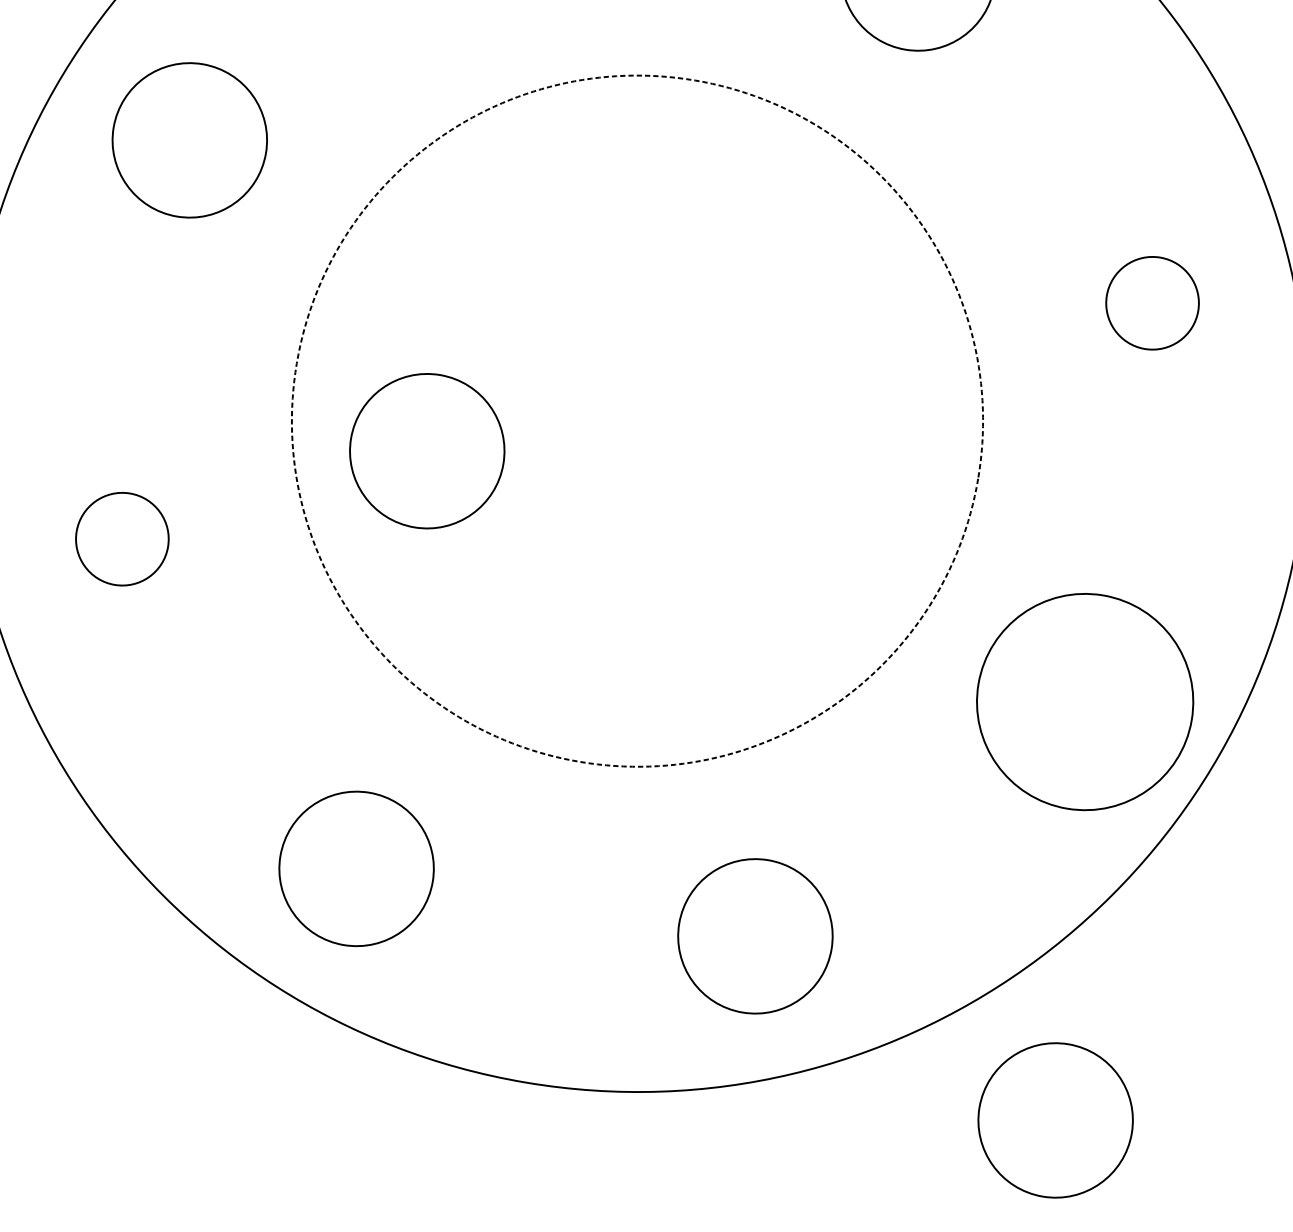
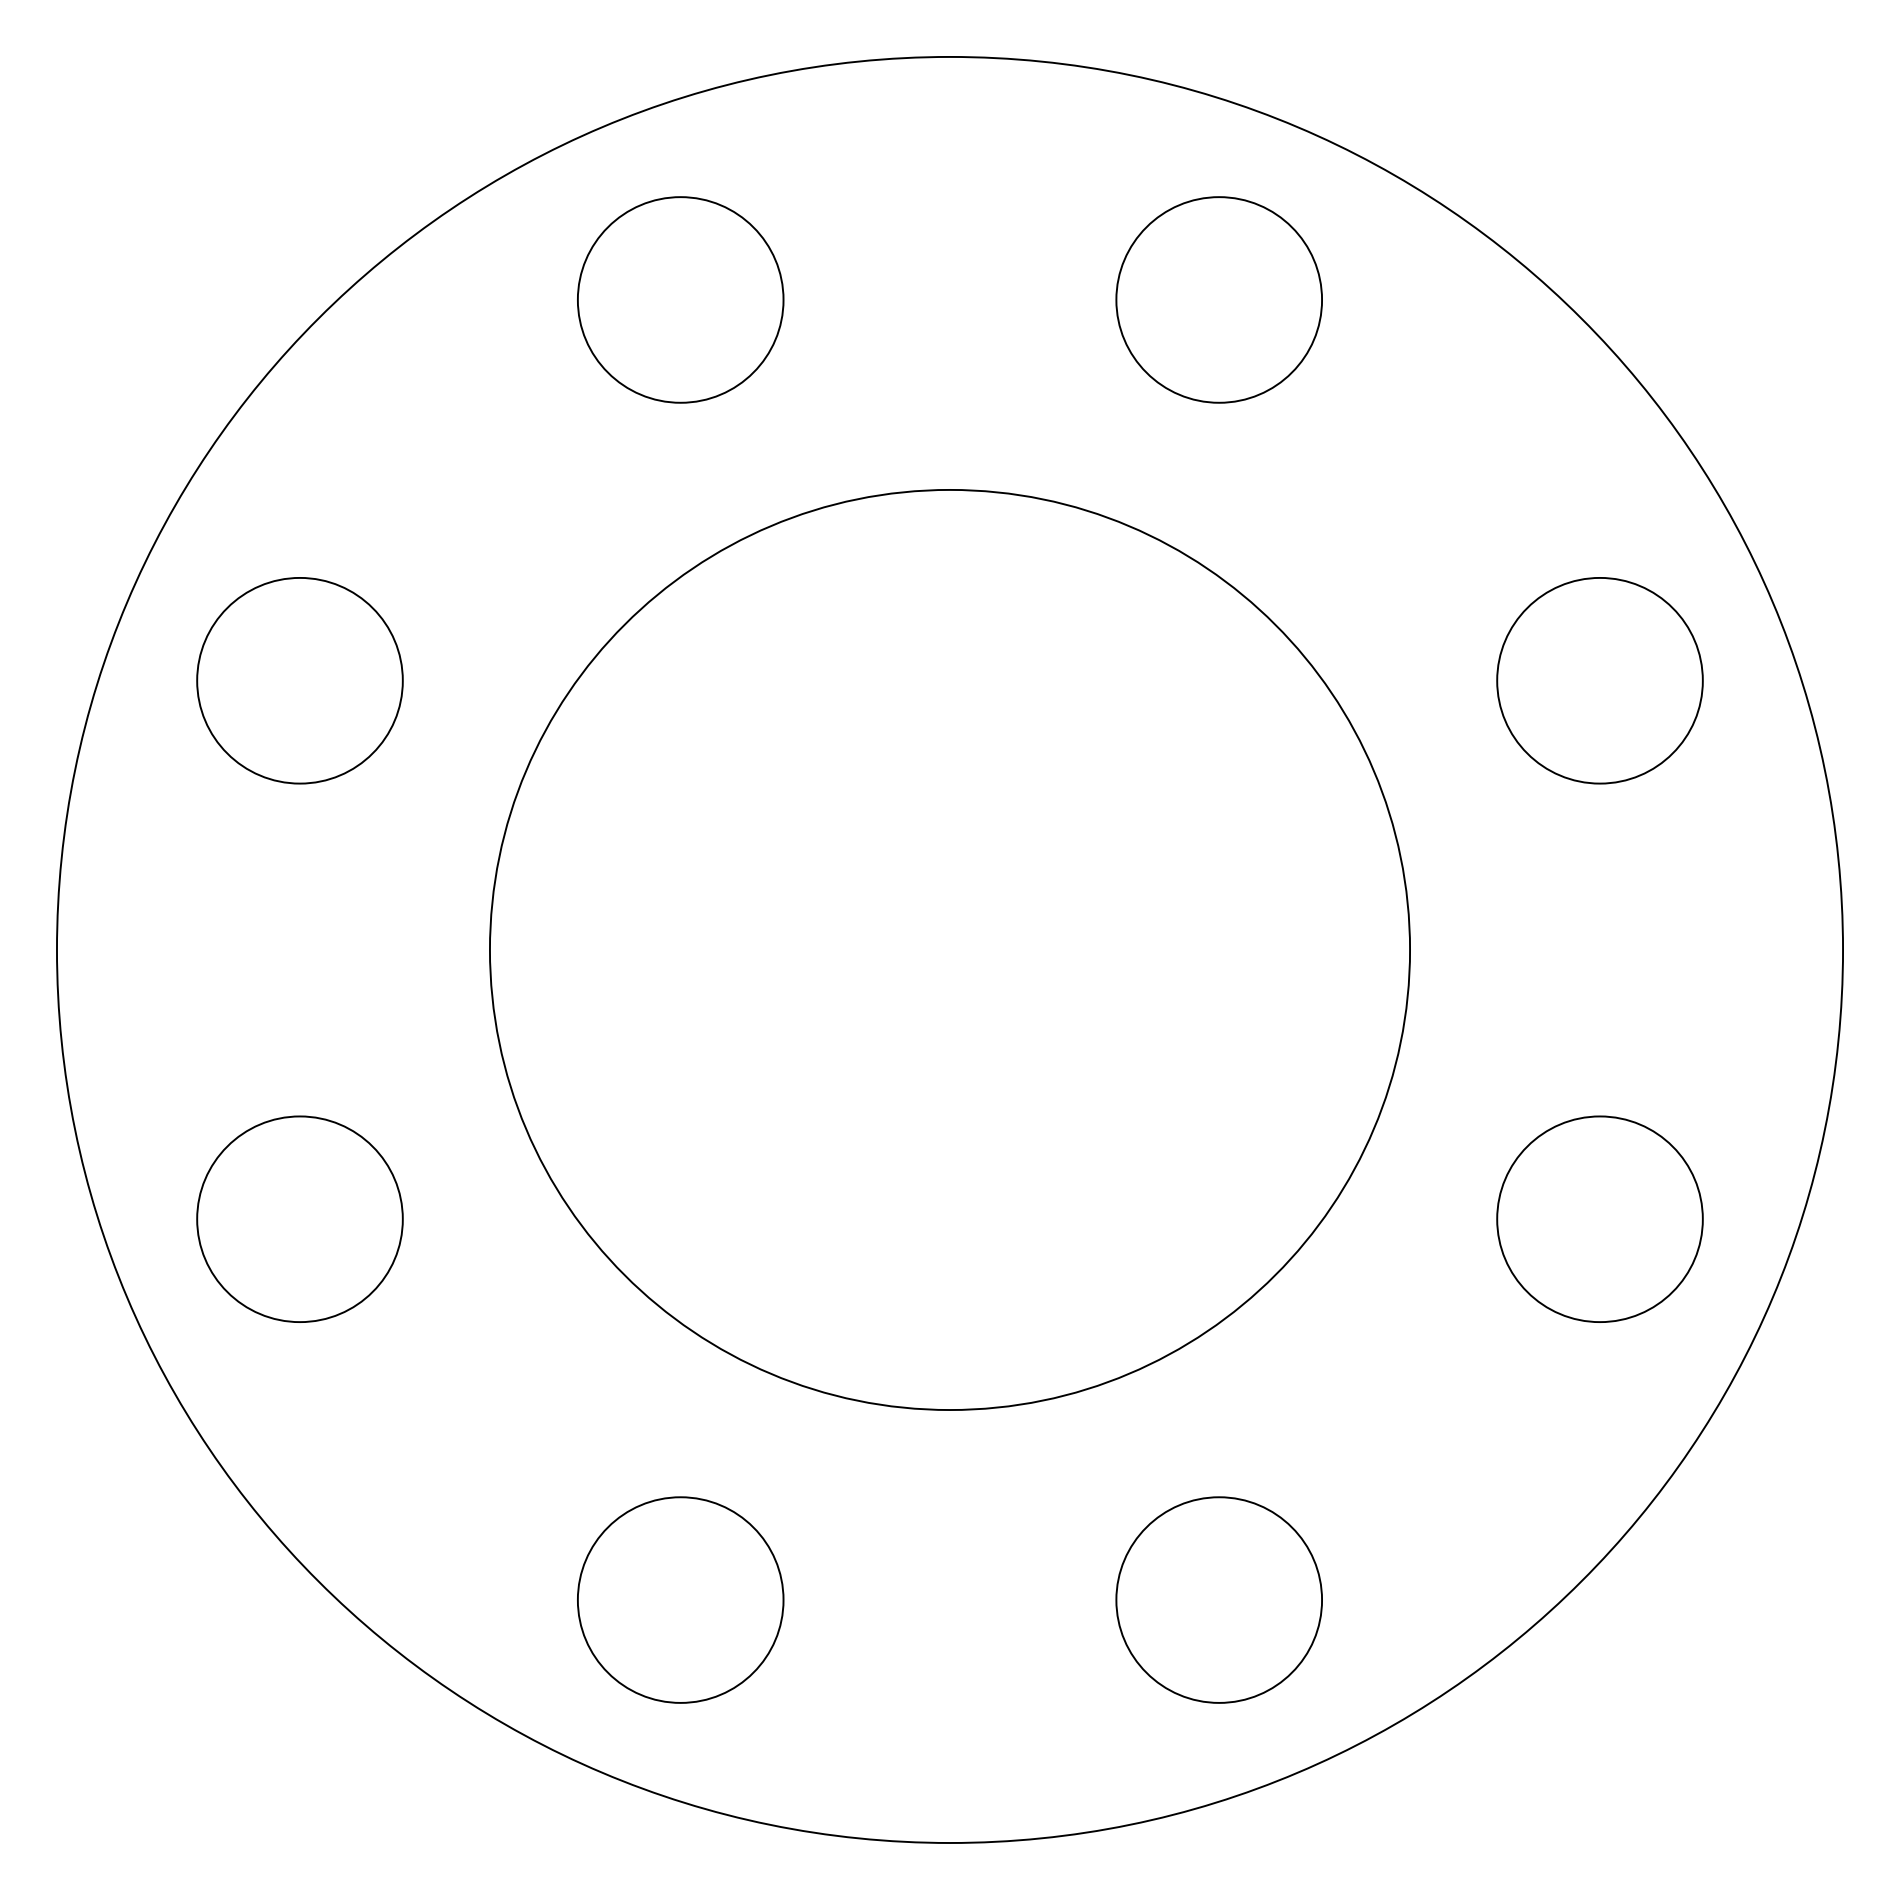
circle: (1152, 302) -> (1599, 680), size x1.67
circle: (637, 420) -> (949, 949), dashed -> solid
circle: (427, 450) -> (680, 1035), removed
circle: (121, 539) -> (299, 1219), size x1.67
circle: (1084, 702) -> (1599, 1219), size x0.71
circle: (1055, 1119) -> (1653, 1774), removed

